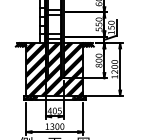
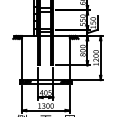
hatch: (54, 70) -> (45, 58), removed

